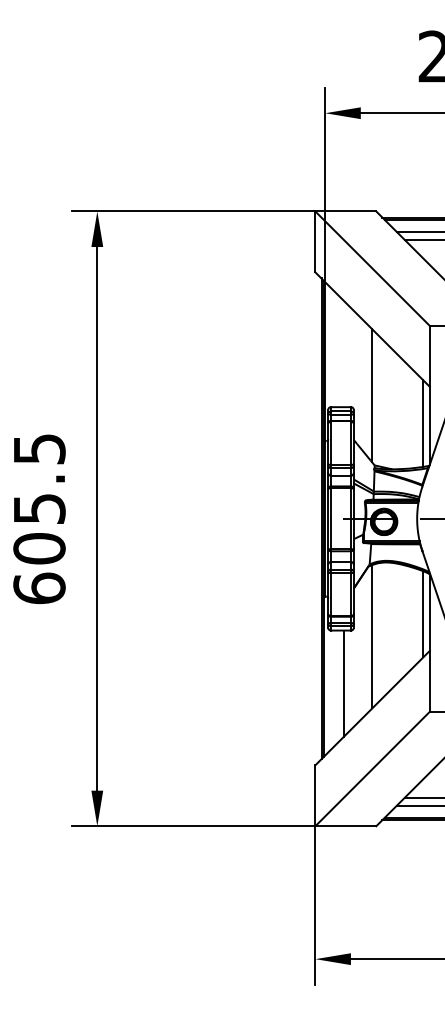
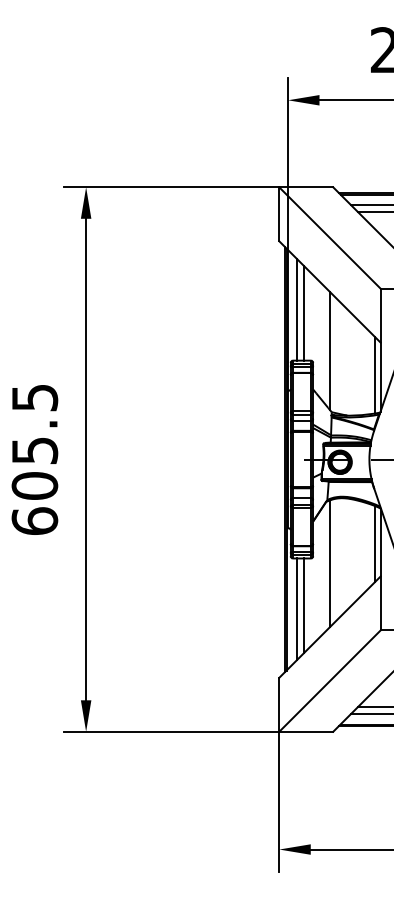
line: (335, 349) -> (297, 309), added
line: (343, 353) -> (304, 313), added
line: (335, 687) -> (297, 608), added

